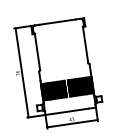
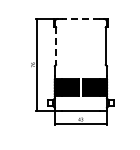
line: (57, 21) -> (80, 18), solid -> dashed
line: (37, 52) -> (56, 46), solid -> dashed

